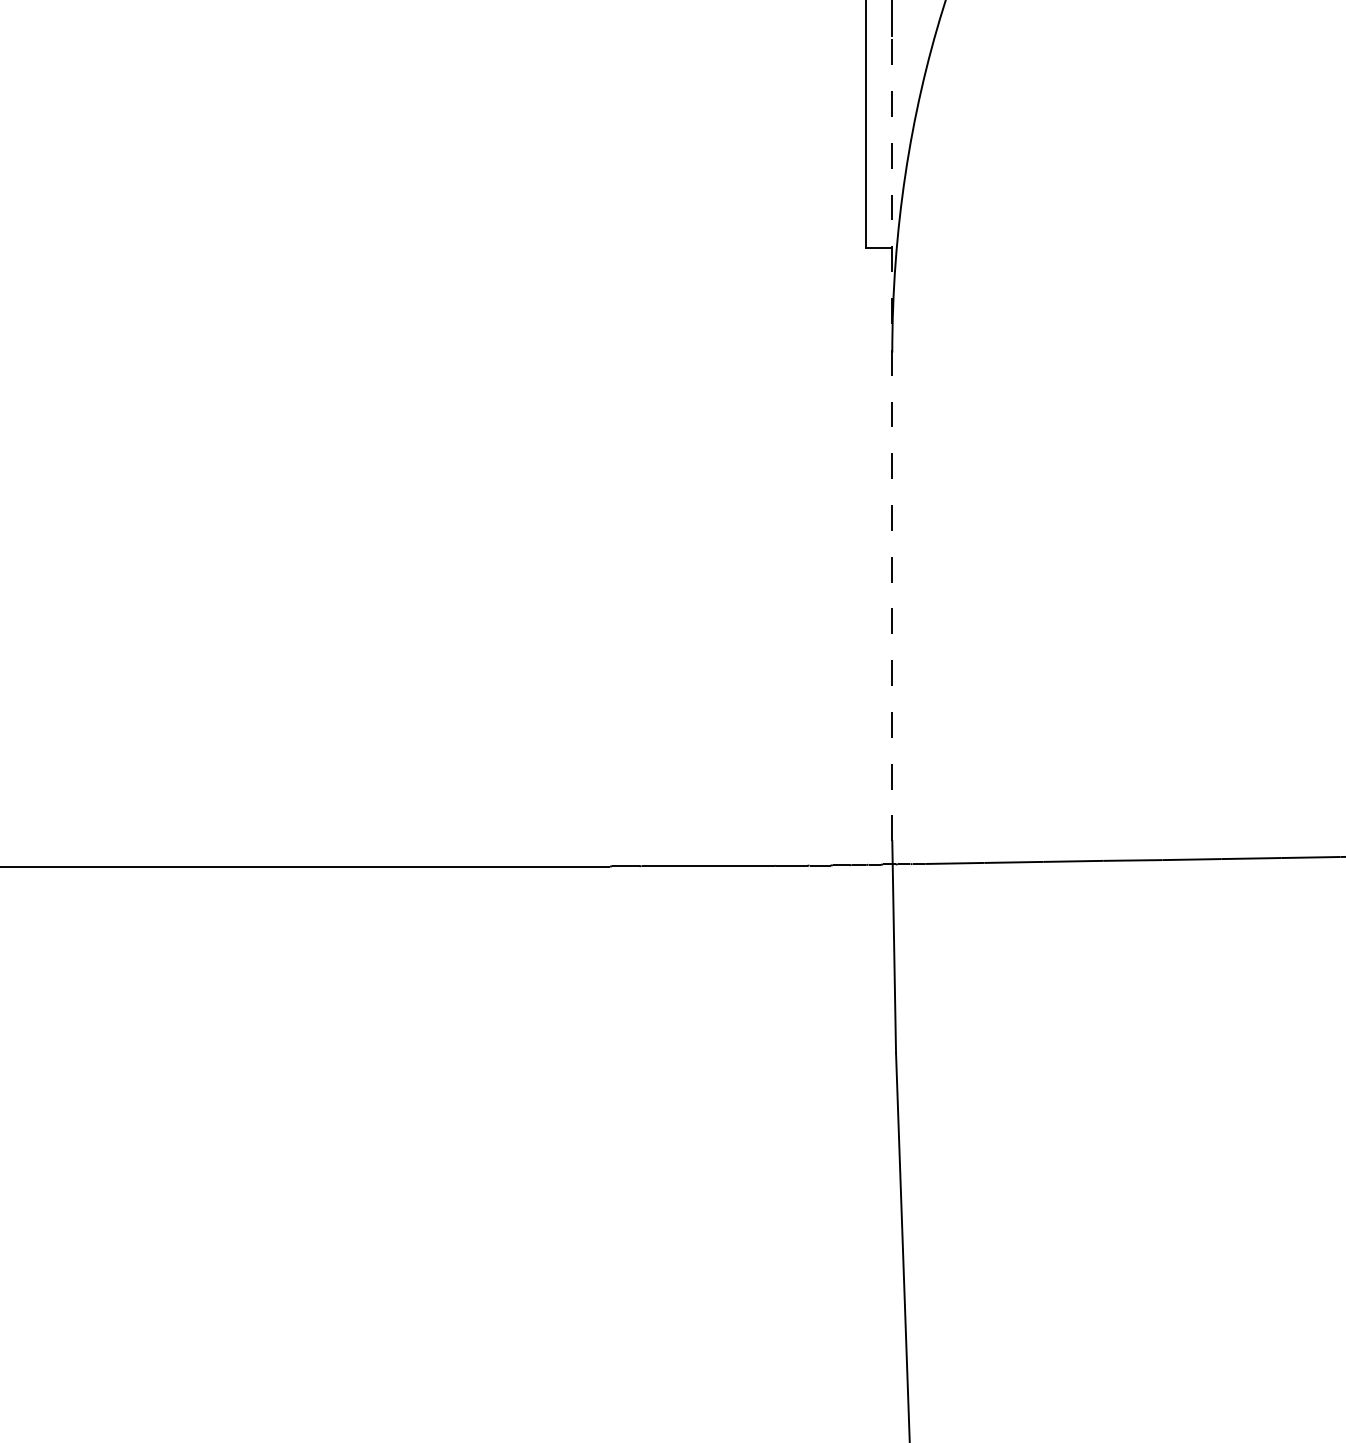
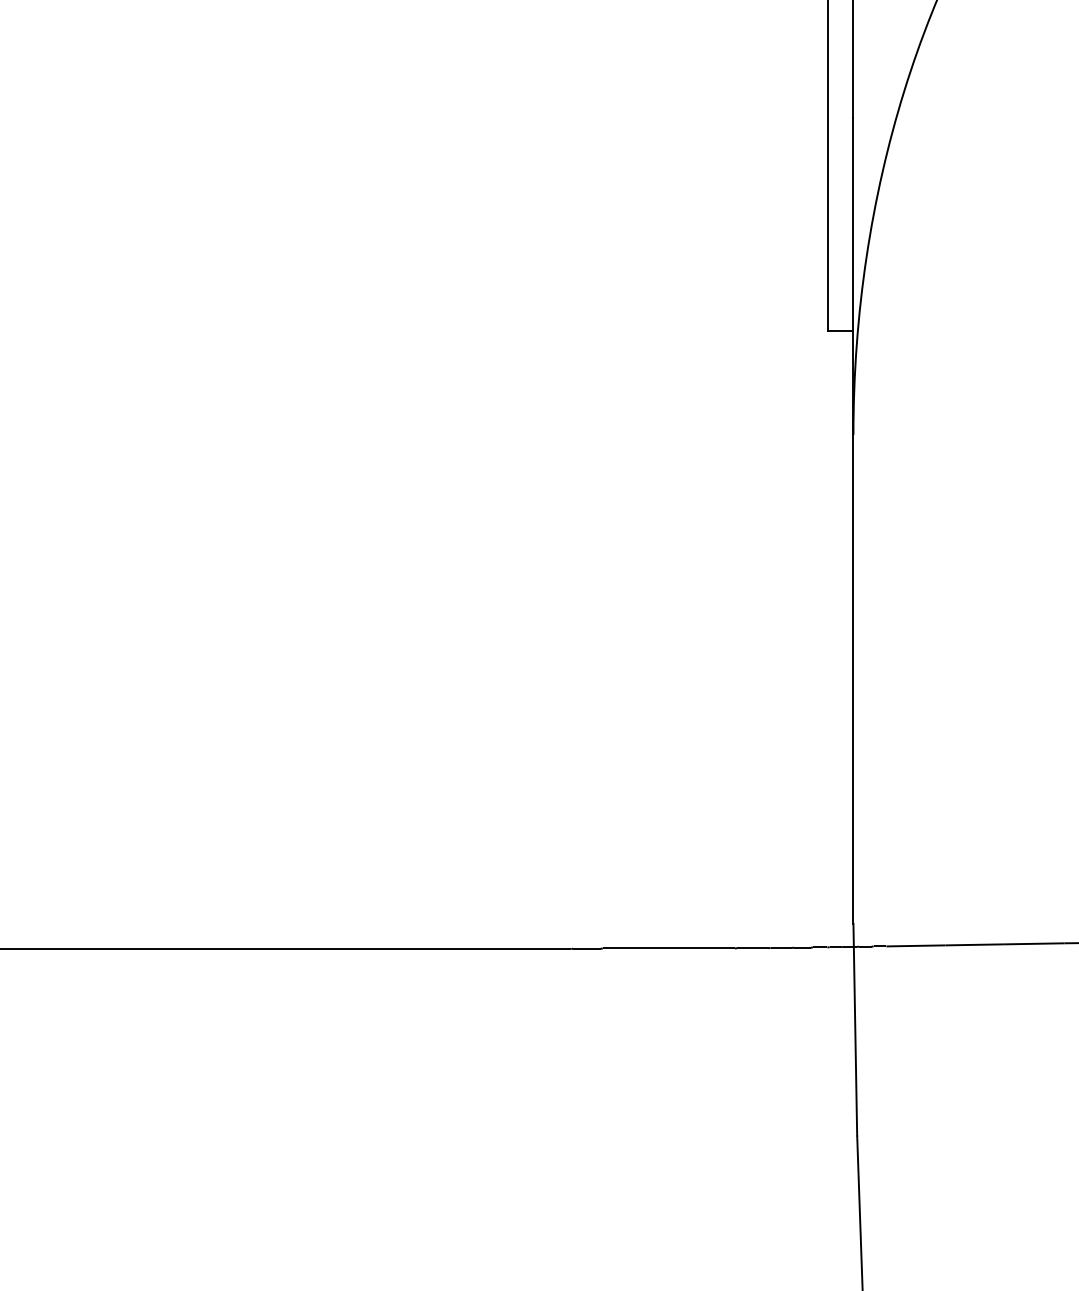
line: (892, 438) -> (853, 520), dashed -> solid

